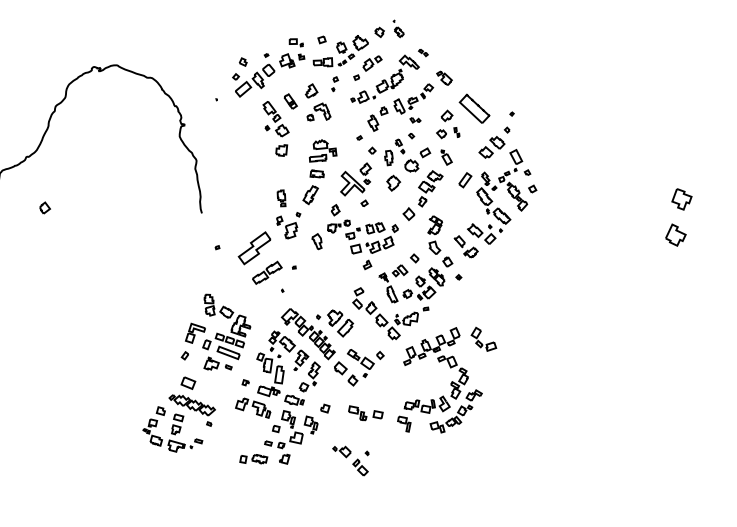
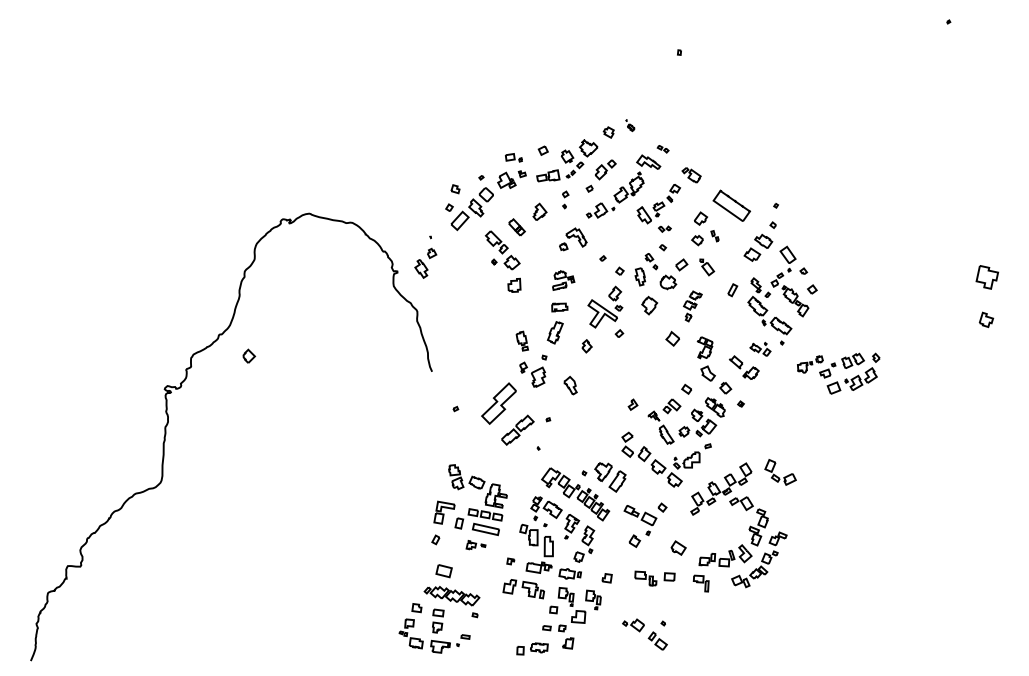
part: (398, 29) -> (630, 125), size x0.6
part: (319, 112) -> (573, 239), moved
part: (377, 118) -> (425, 262), moved
part: (323, 151) -> (563, 280), size x0.7
part: (465, 179) -> (732, 289), size x0.7
part: (429, 189) -> (692, 306), size x0.7
part: (45, 207) -> (249, 355), moved
part: (481, 233) -> (760, 349), size x0.6
part: (676, 235) -> (986, 319), size x0.6
part: (355, 237) -> (831, 374), moved
part: (218, 364) -> (475, 544), size x0.6
part: (340, 367) -> (678, 547), moved

